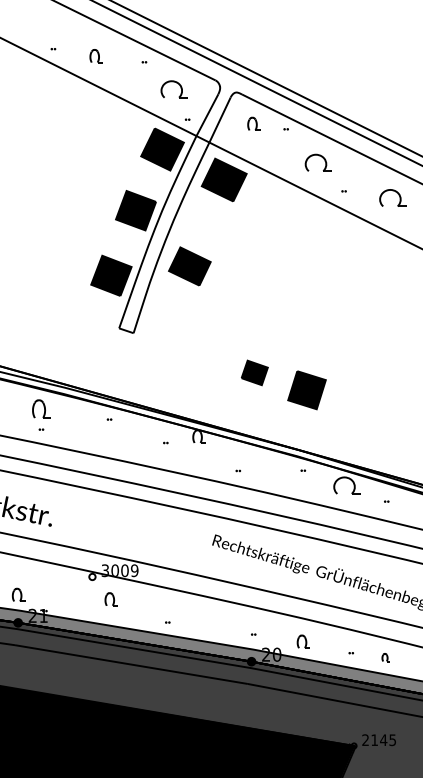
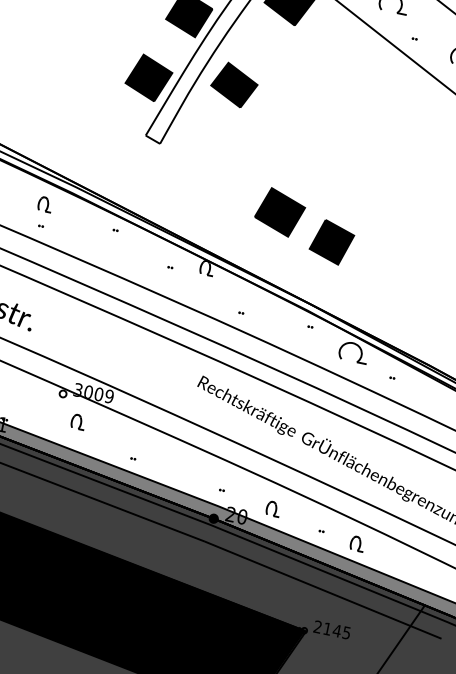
part: (254, 372) -> (279, 211), size x1.67
part: (40, 409) -> (44, 204), size x0.71
part: (385, 657) -> (357, 543), size x1.67

